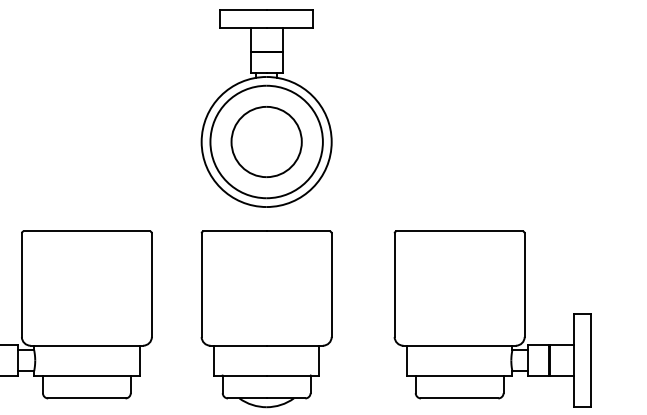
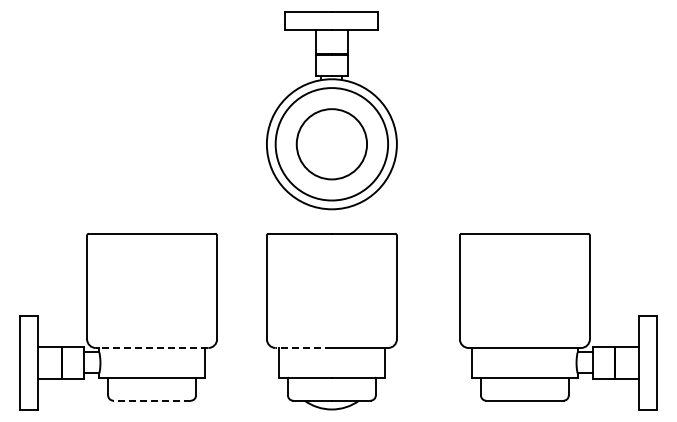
line: (86, 345) -> (151, 347), solid -> dashed
line: (238, 345) -> (303, 347), solid -> dashed
line: (87, 398) -> (152, 400), solid -> dashed

